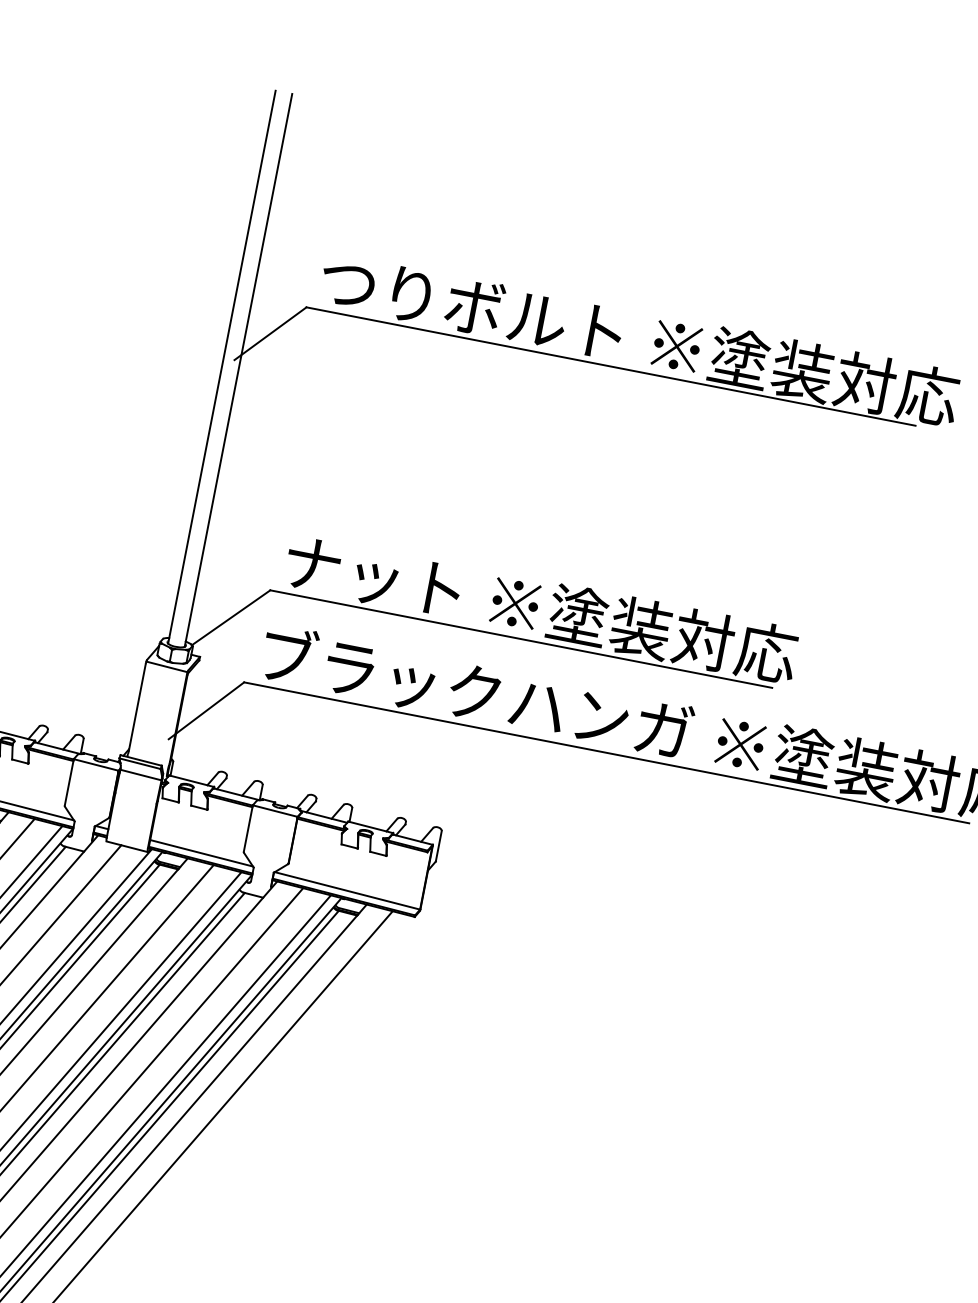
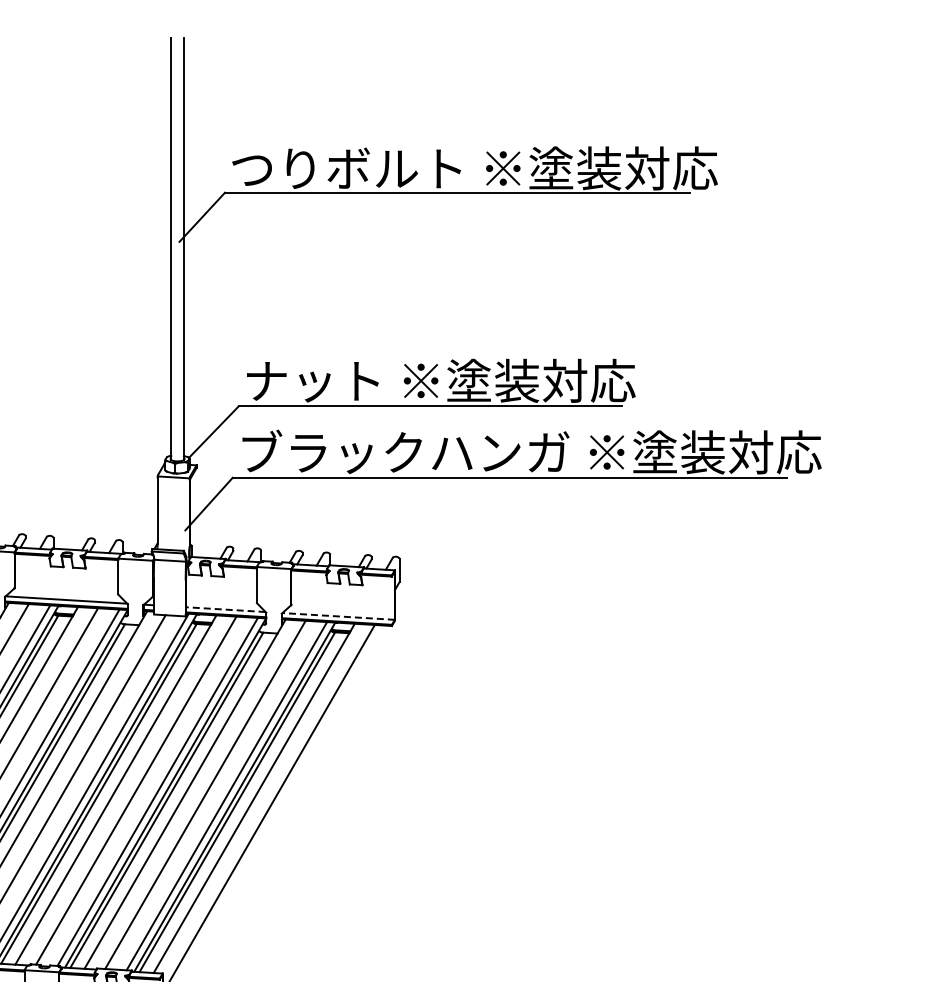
line: (201, 852) -> (225, 609), solid -> dashed
line: (347, 890) -> (338, 616), solid -> dashed

